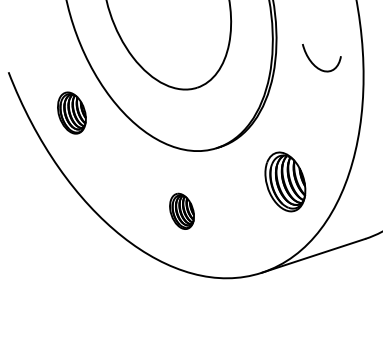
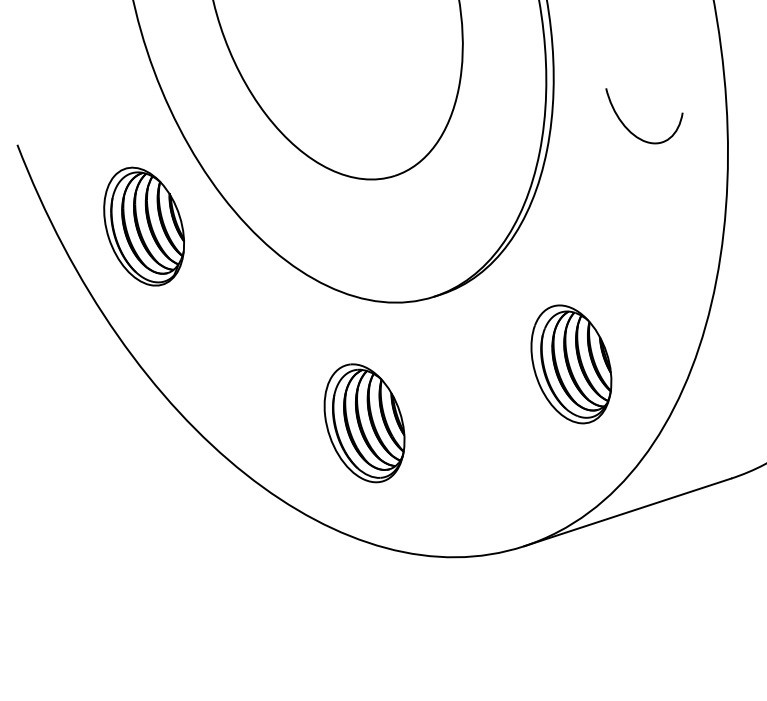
part: (71, 112) -> (143, 225), size x1.43
part: (181, 211) -> (363, 423), size x1.67

